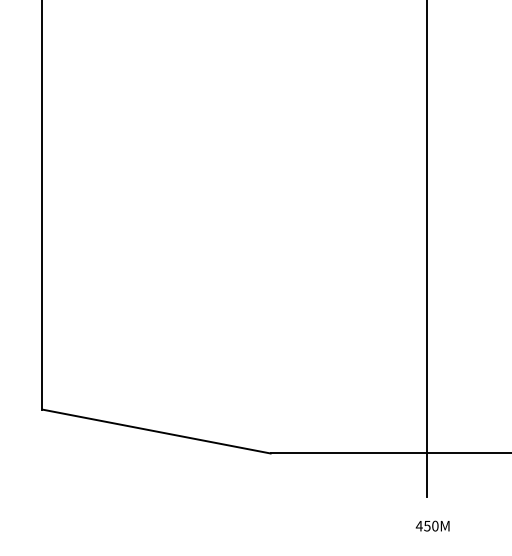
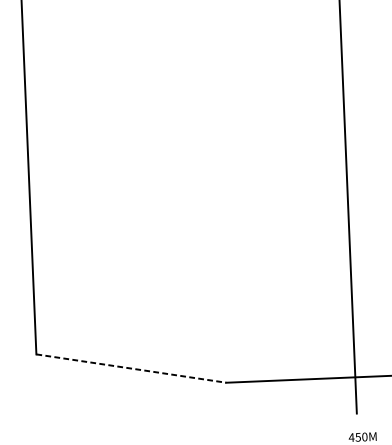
line: (157, 431) -> (132, 368), solid -> dashed

